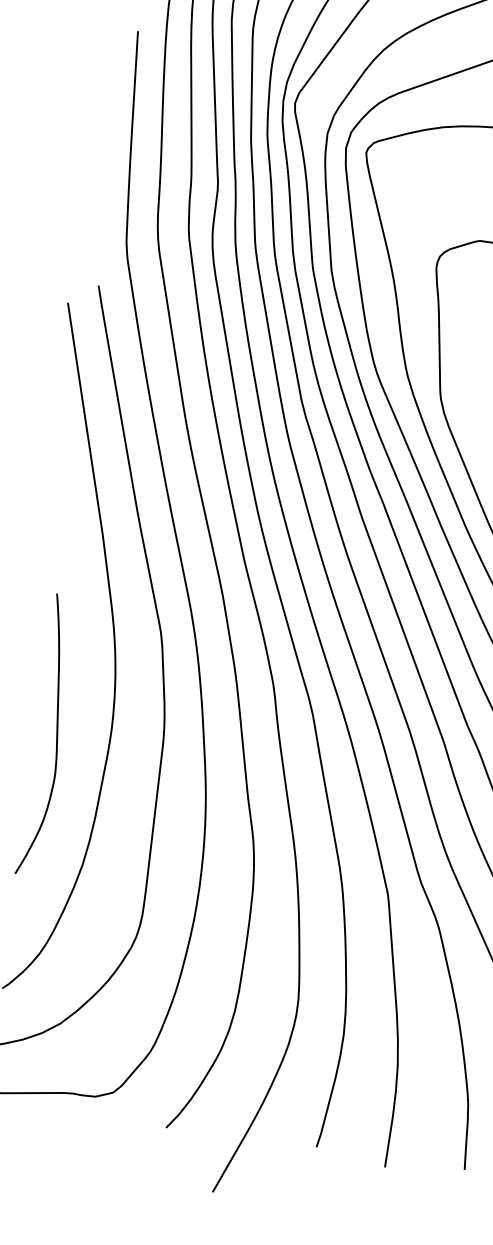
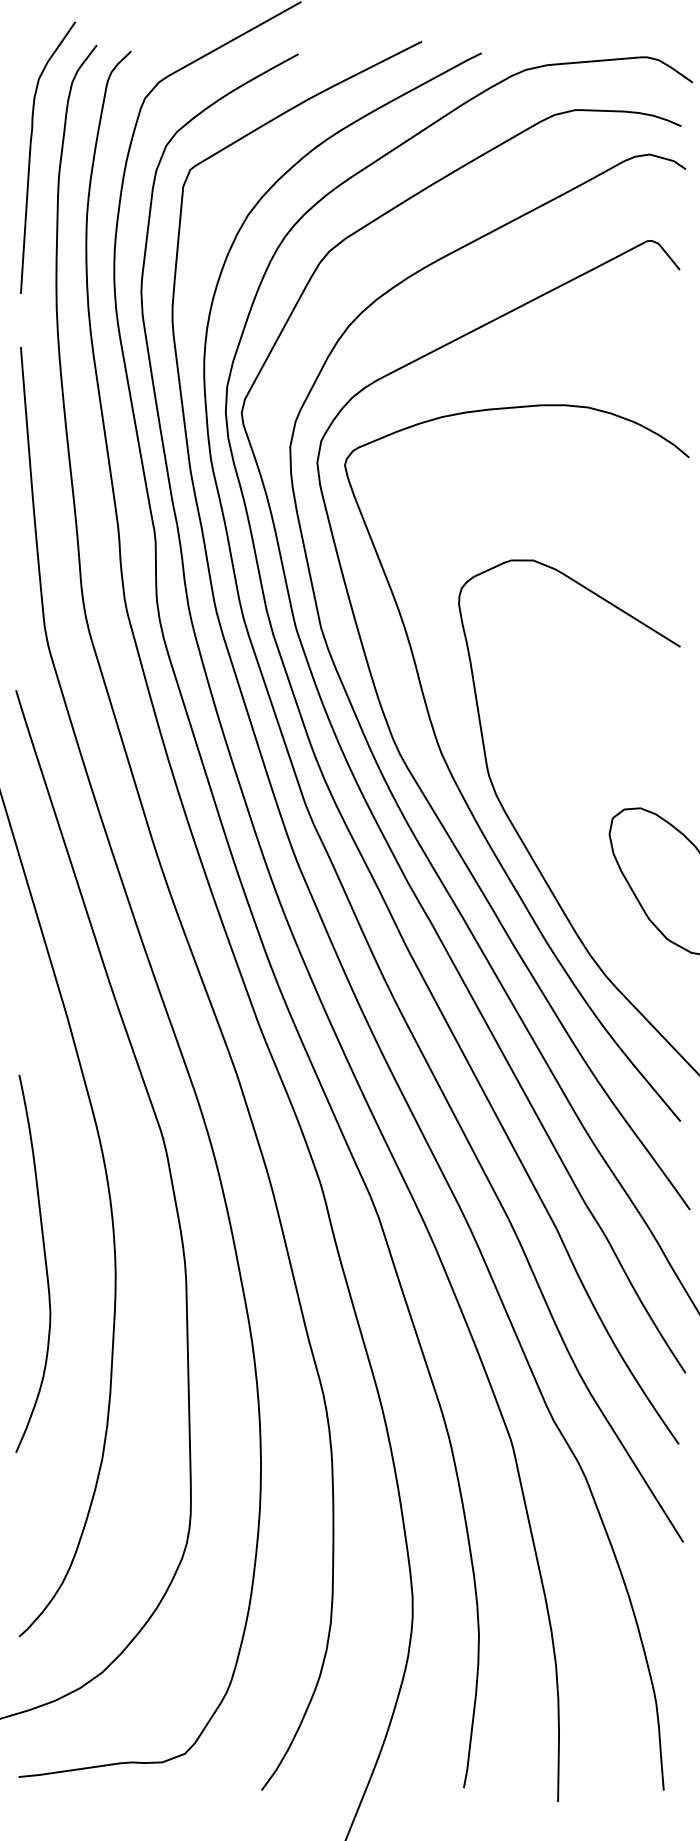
curve: (56, 734) -> (44, 1261), moved

